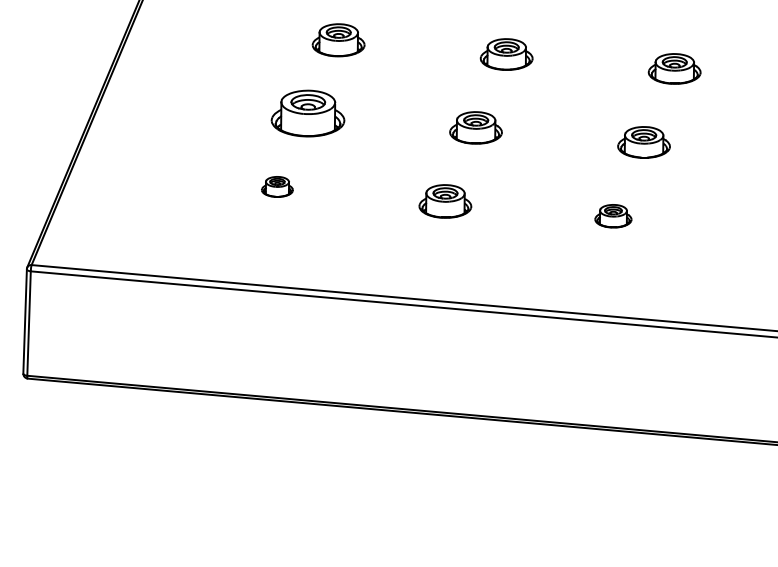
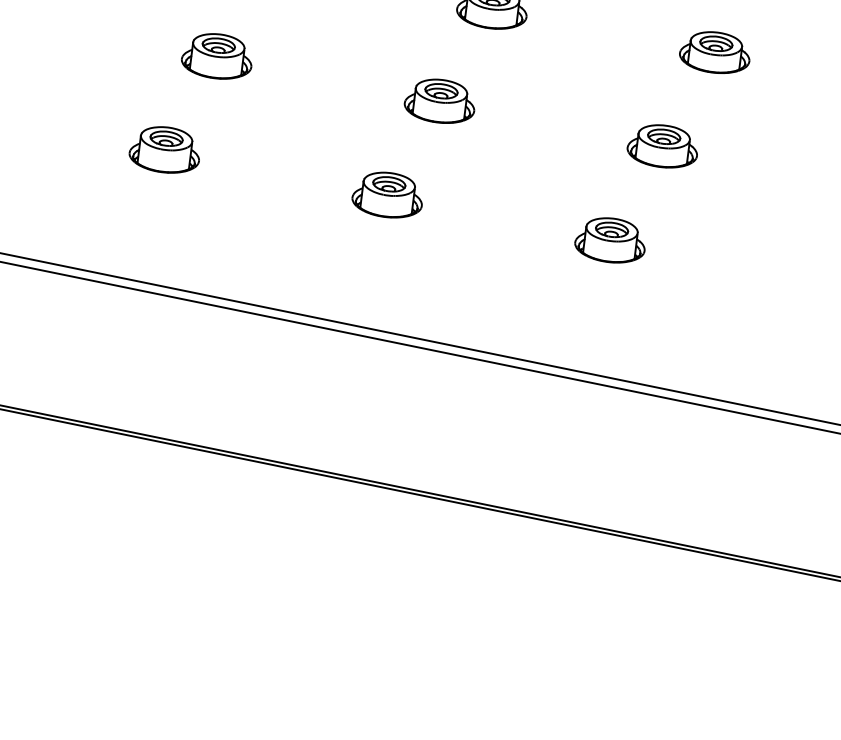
part: (307, 113) -> (216, 56), size x0.71
part: (277, 186) -> (165, 149), size x1.67
part: (613, 216) -> (610, 240), size x1.43

